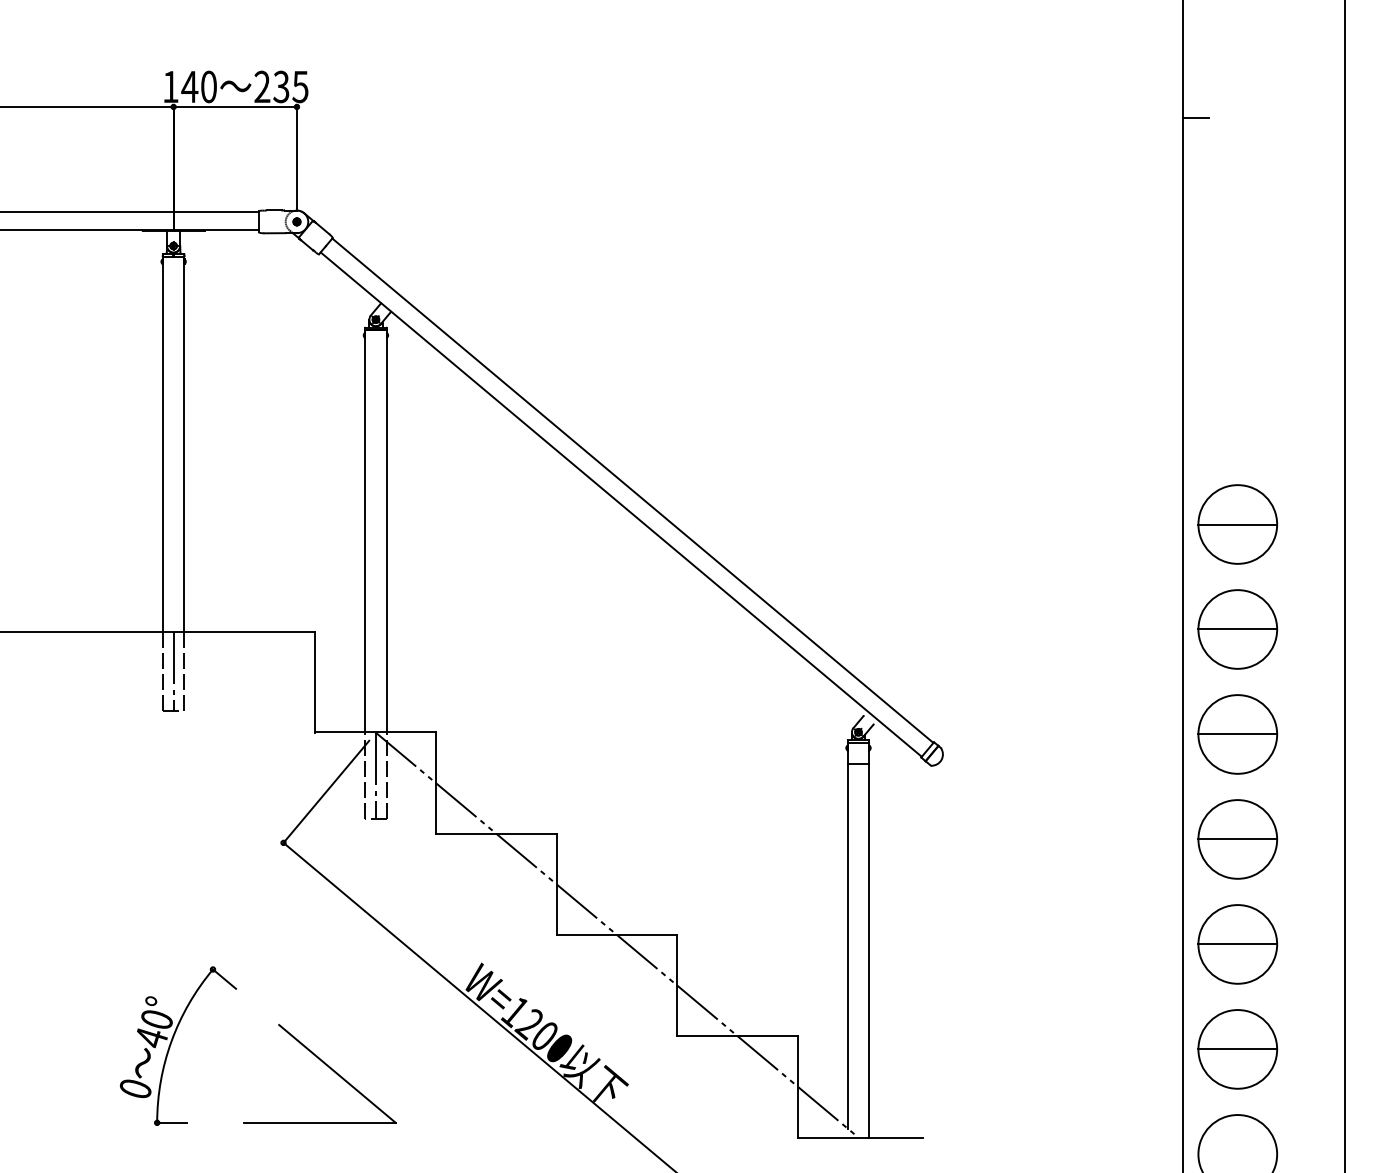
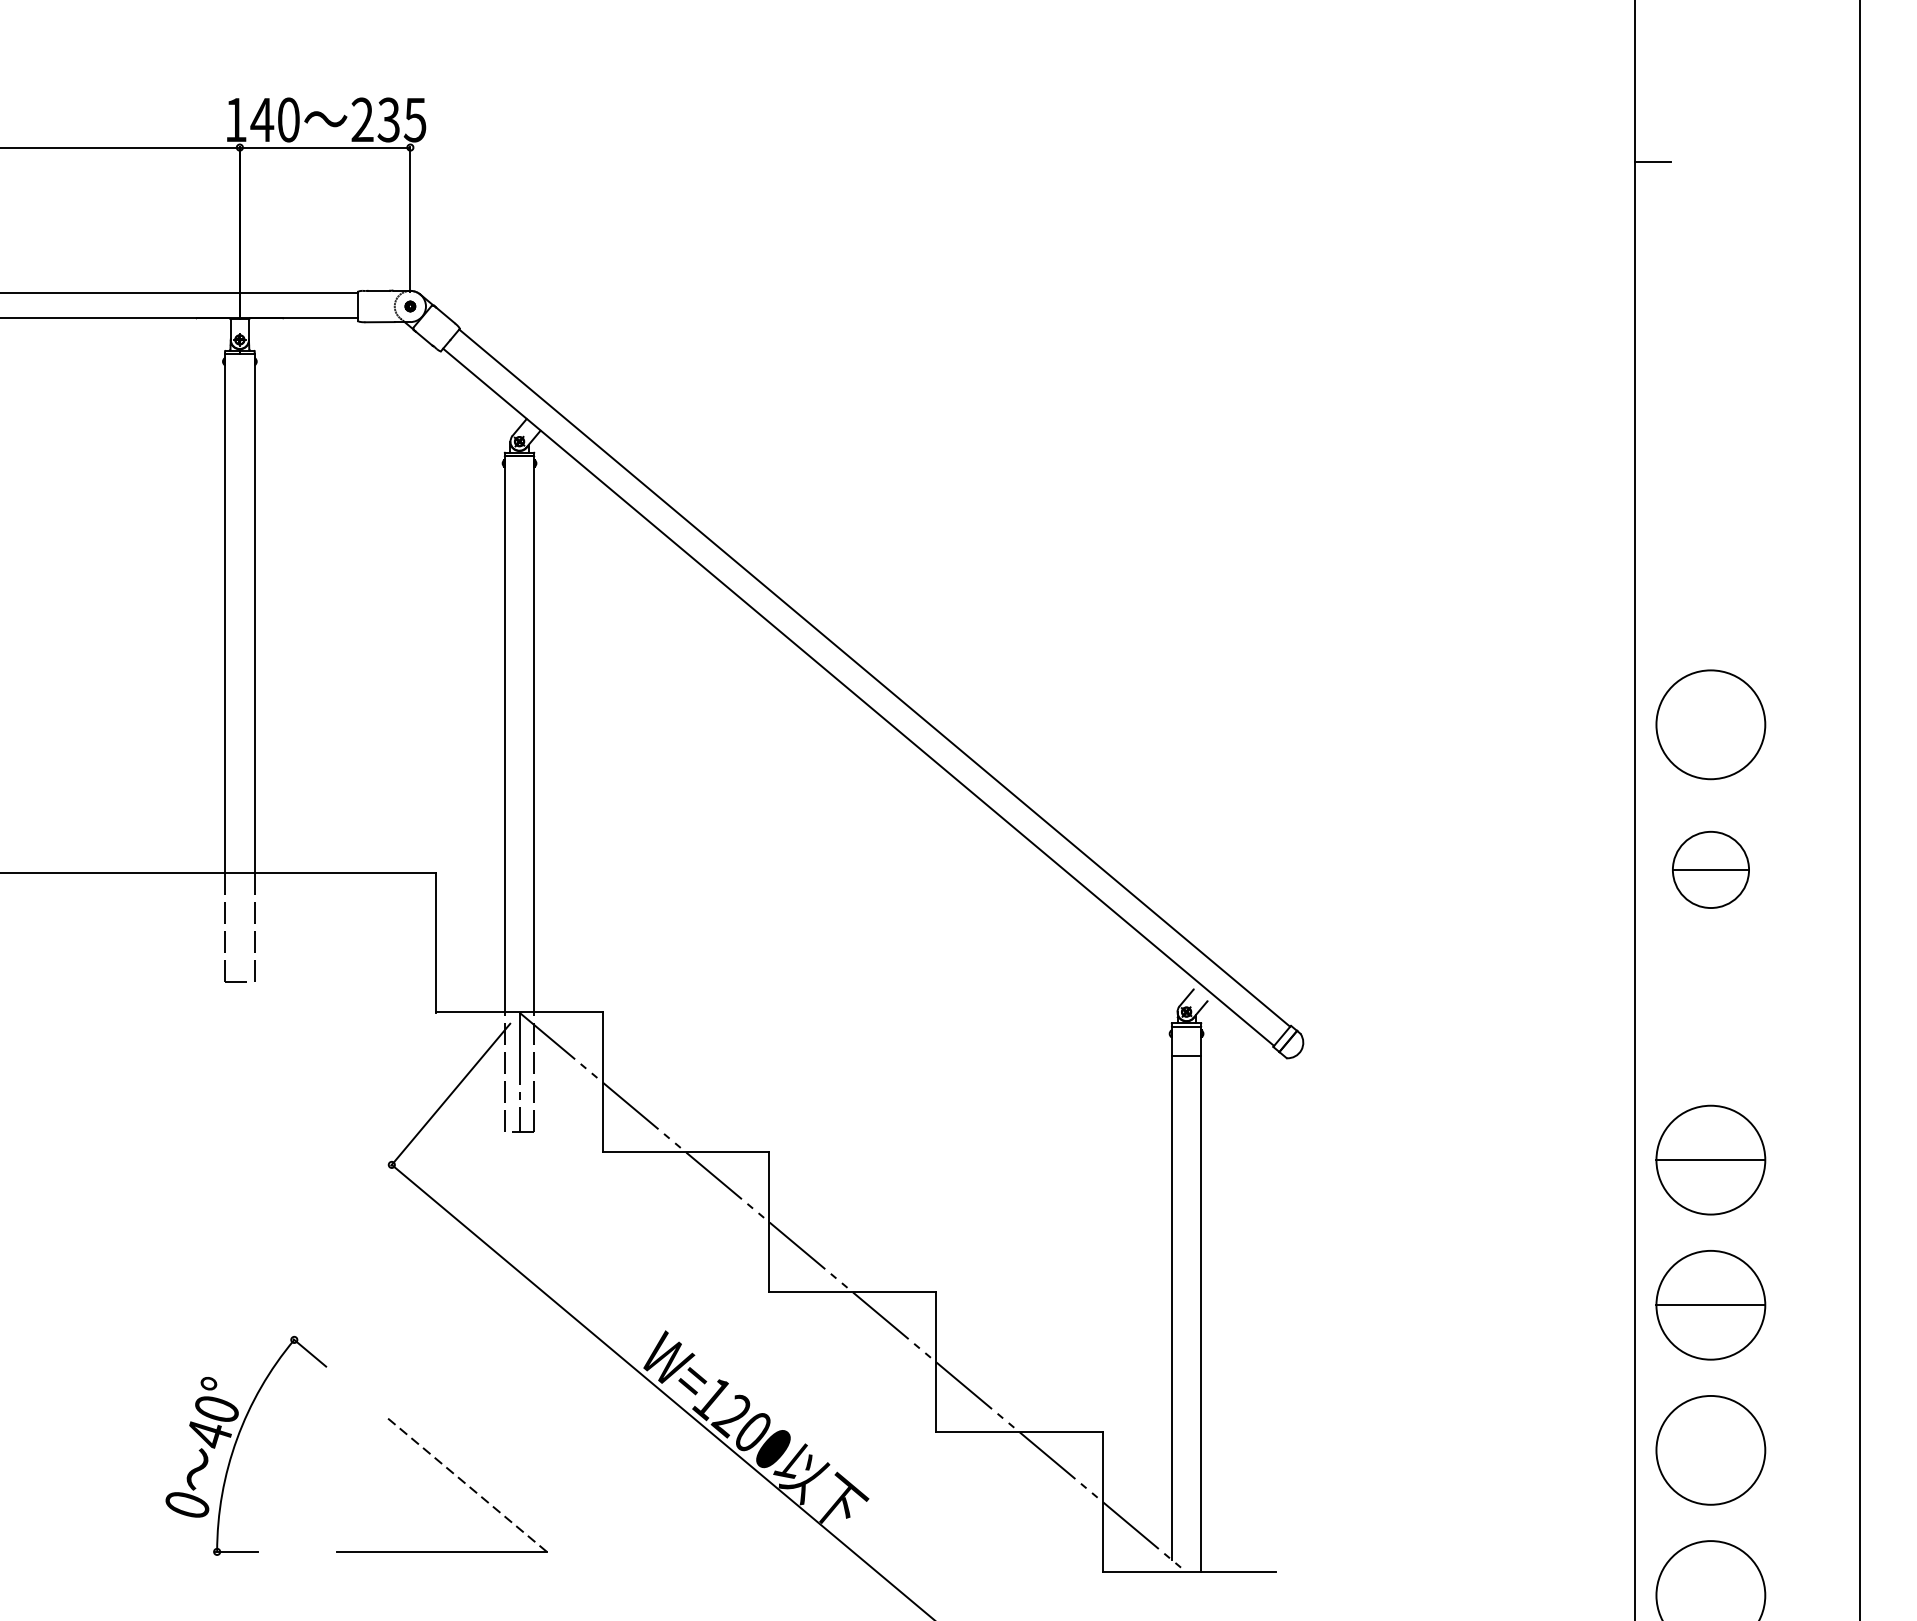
line: (1237, 524) -> (1710, 724), removed
part: (1237, 629) -> (1710, 869), size x0.7
line: (173, 670) -> (239, 926), removed
part: (1237, 734) -> (1710, 1015), removed
line: (1237, 1049) -> (1710, 1450), removed
line: (337, 1073) -> (466, 1483), solid -> dashed

